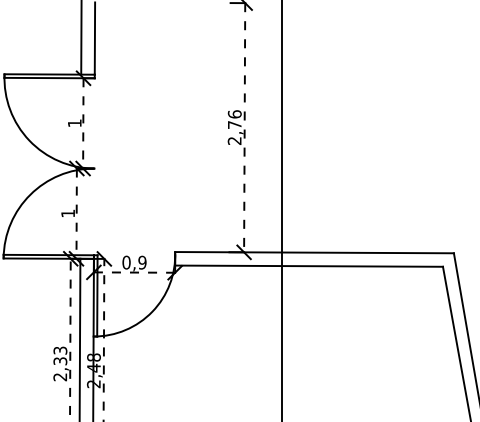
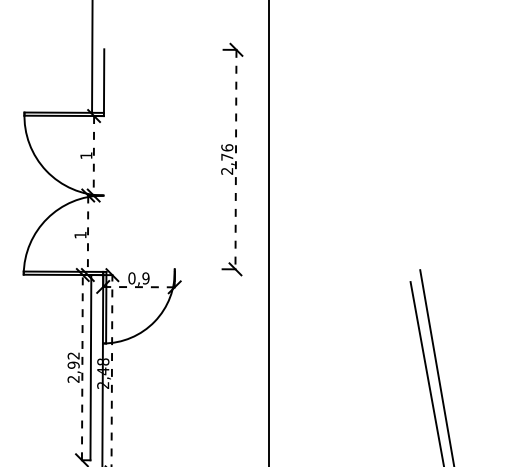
line: (314, 252) -> (297, 269), removed
line: (308, 266) -> (292, 281), removed
text: (60, 355) -> (73, 360), 2,33 -> 2,92

